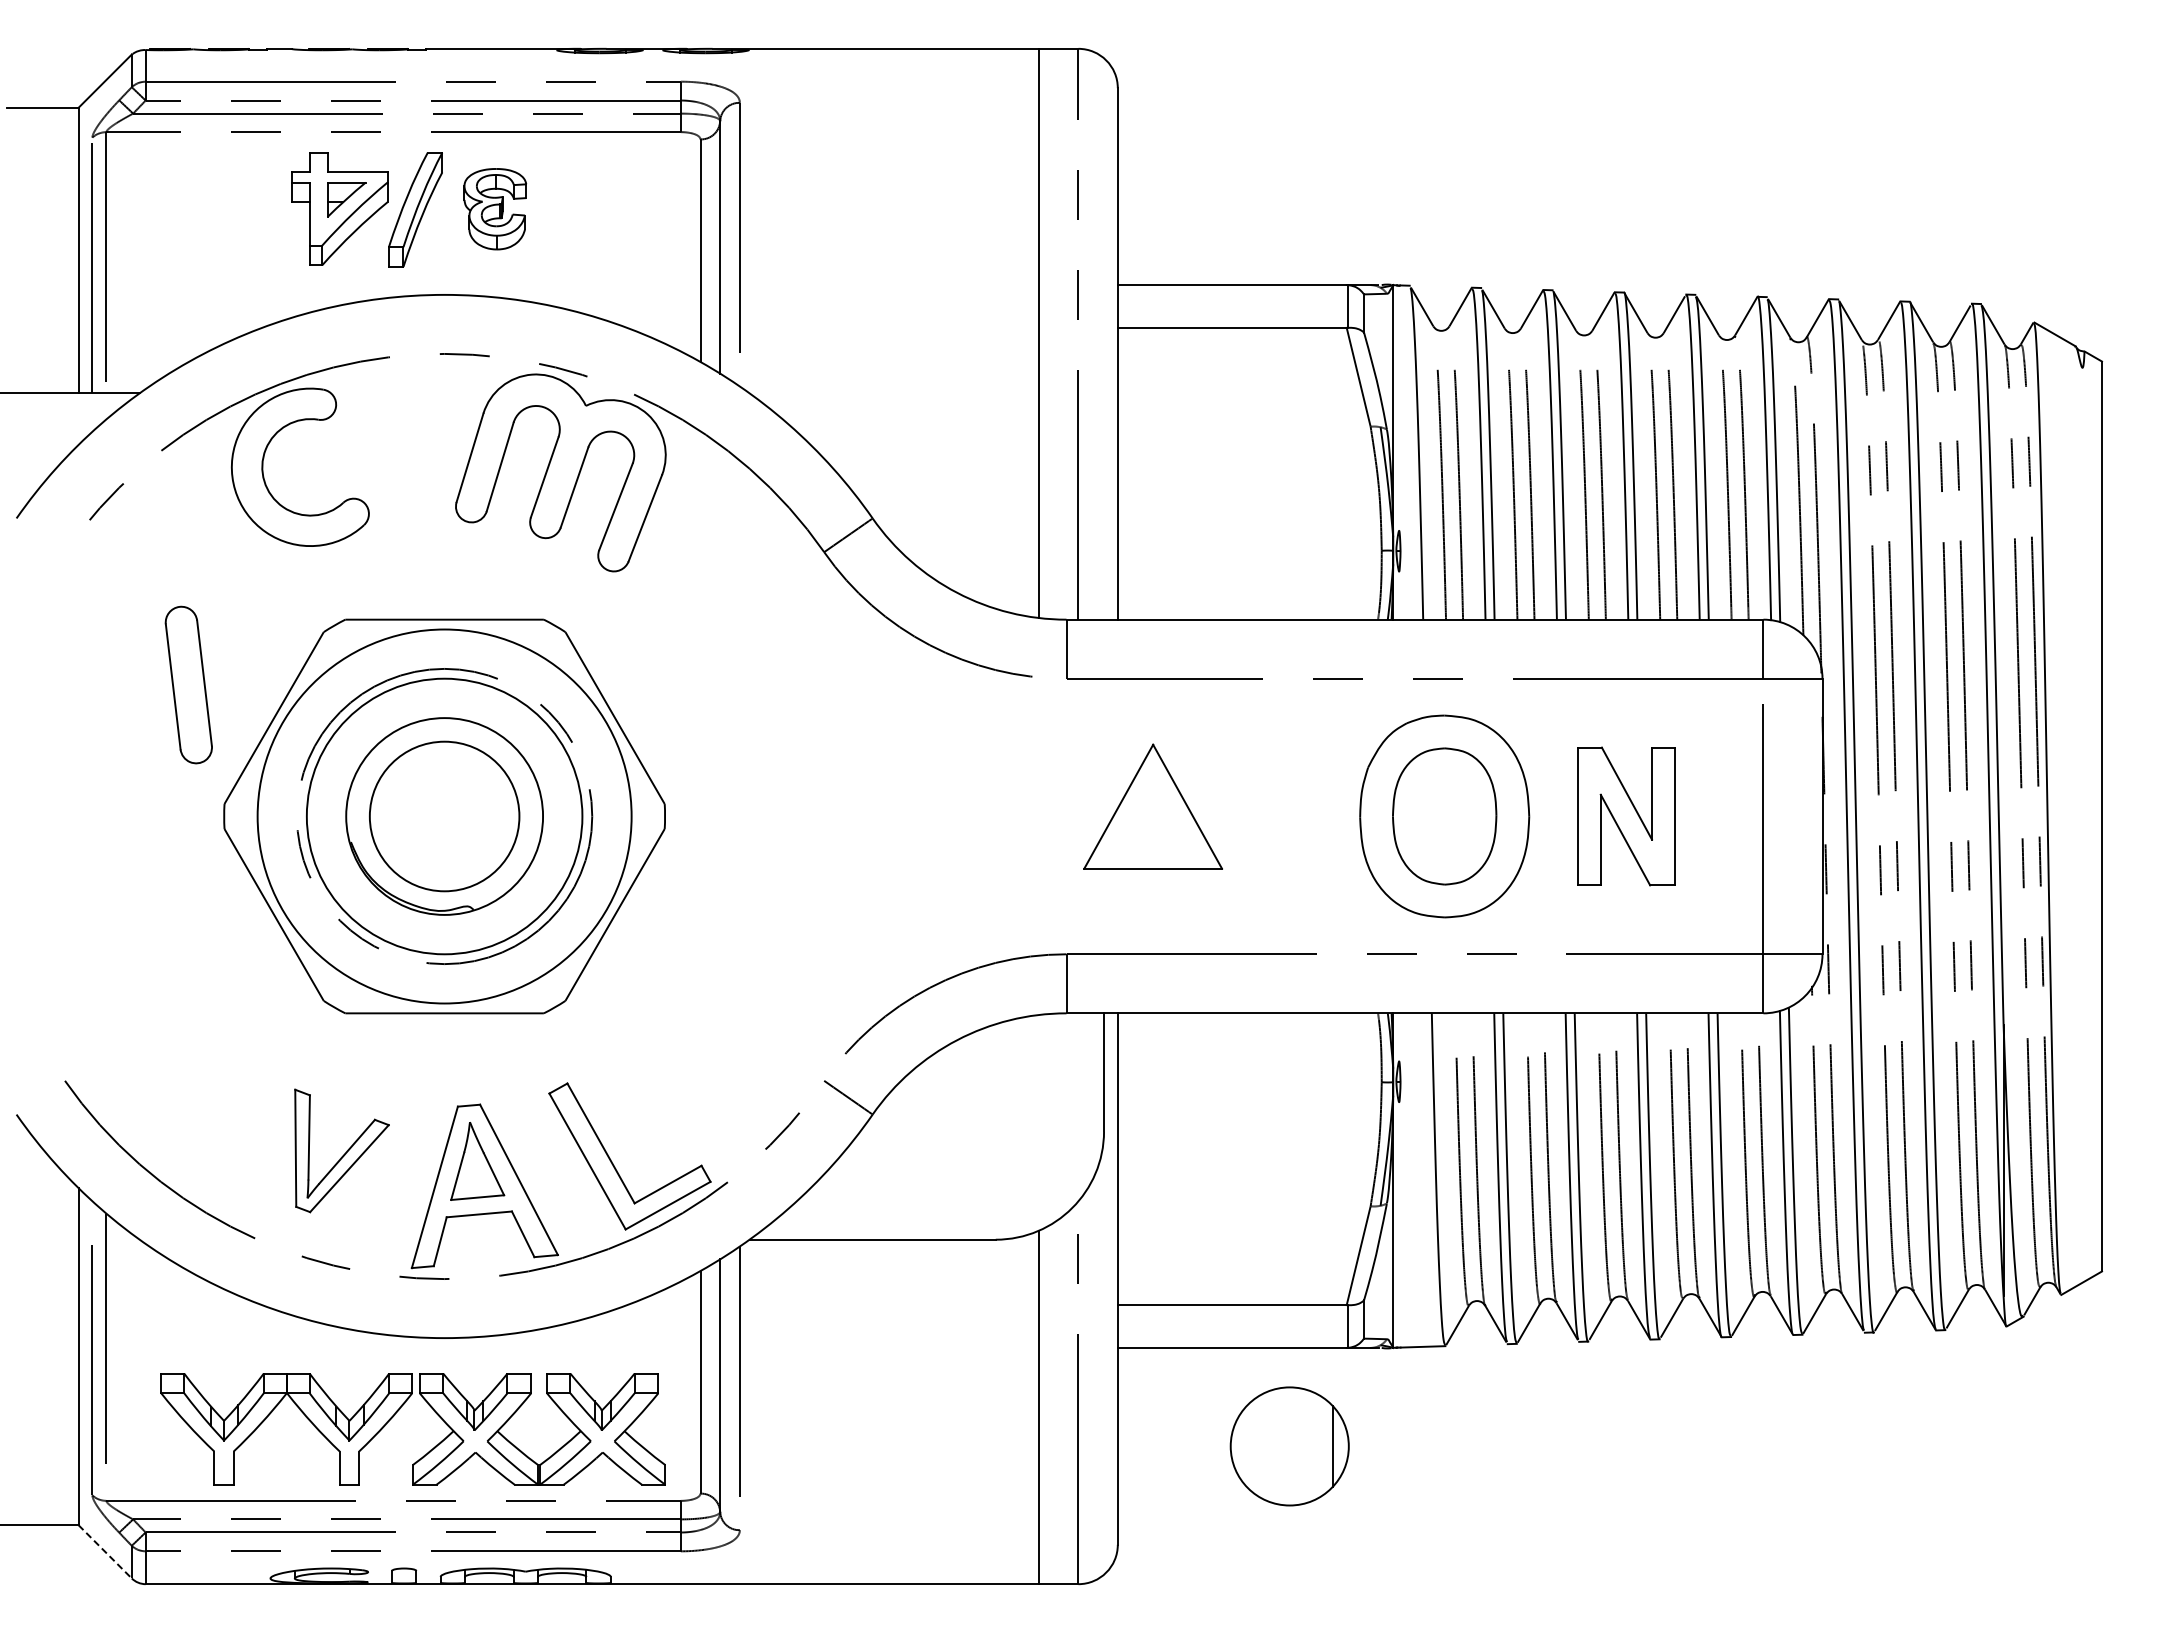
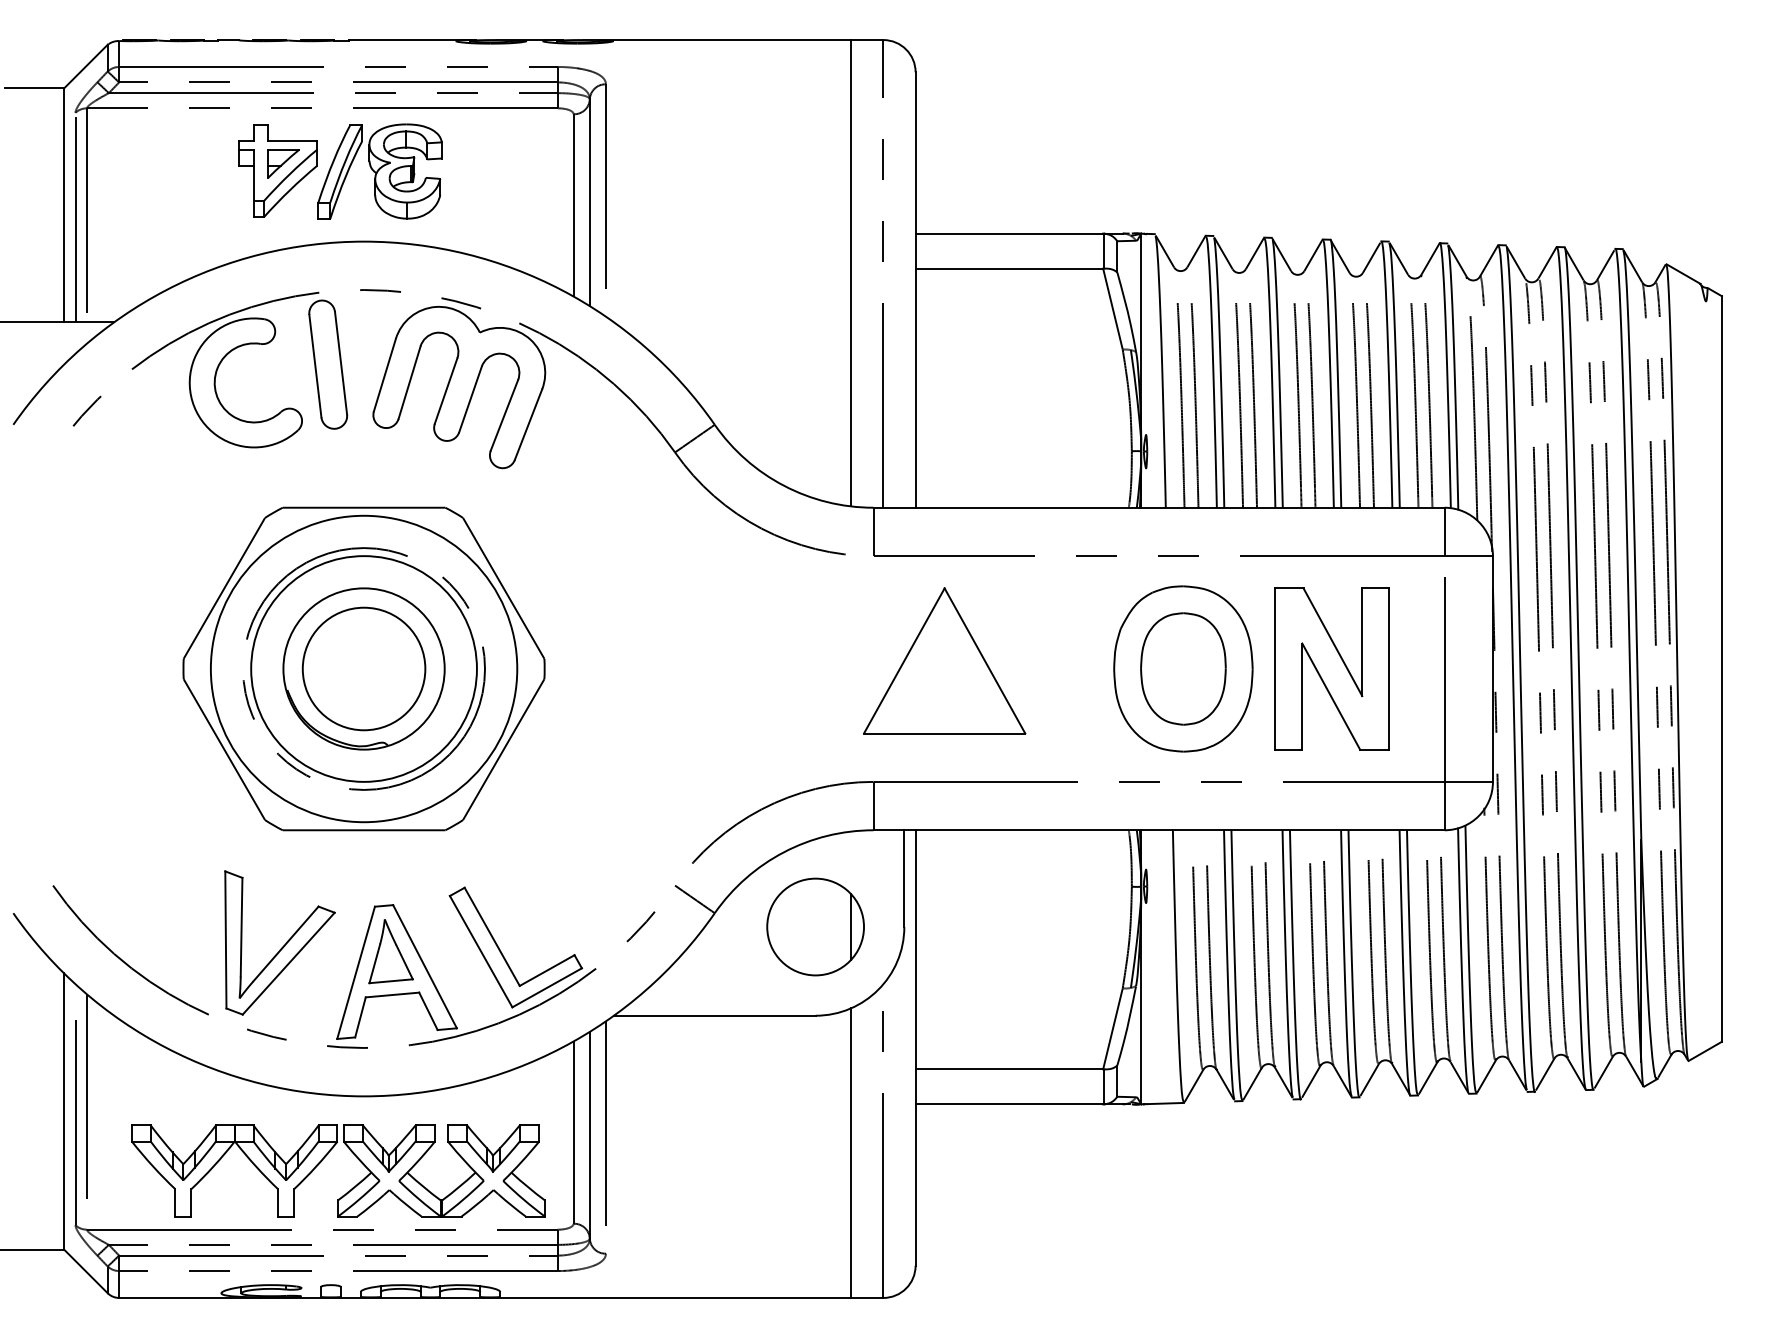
part: (495, 208) -> (405, 170), size x1.43
part: (188, 684) -> (327, 364), moved
part: (1152, 806) -> (944, 660), size x1.43
part: (1626, 816) -> (1332, 669), size x1.43
part: (341, 1150) -> (279, 942), size x1.43
part: (1289, 1446) -> (815, 927), moved
line: (105, 1551) -> (86, 1271), dashed -> solid

